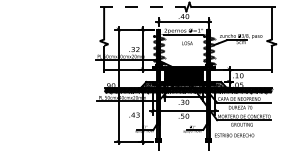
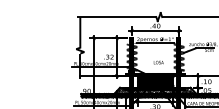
line: (143, 7) -> (117, 17), dashed -> solid
text: (187, 43) -> (158, 62), moved

